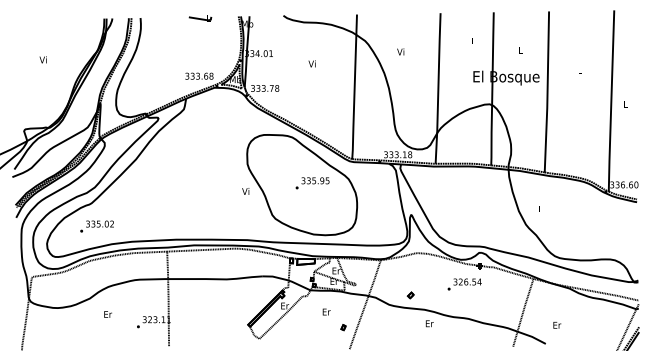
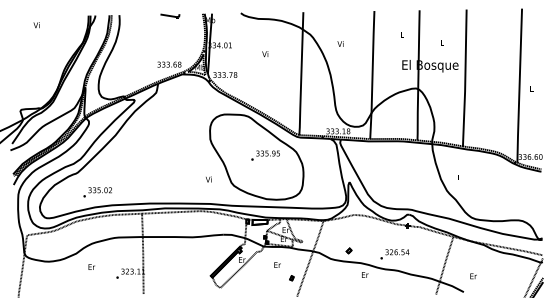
text: (42, 59) -> (36, 24), moved
text: (245, 191) -> (208, 179), moved
text: (96, 226) -> (97, 192), moved
text: (464, 284) -> (394, 254), moved

